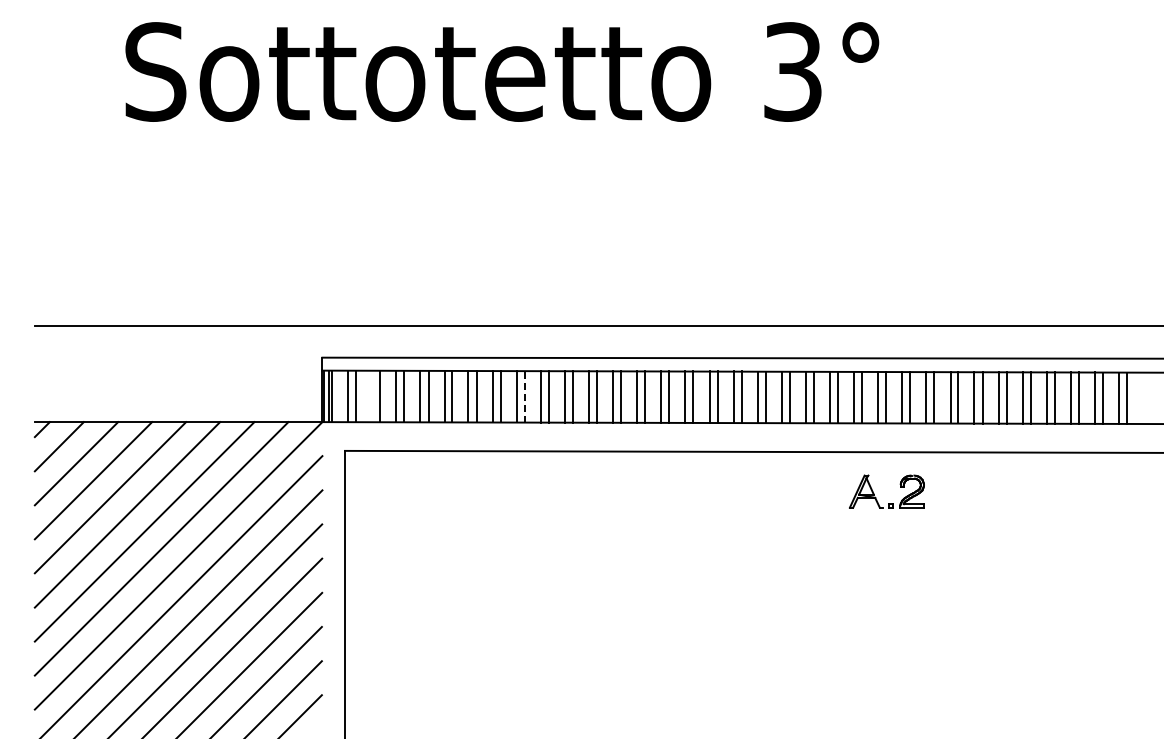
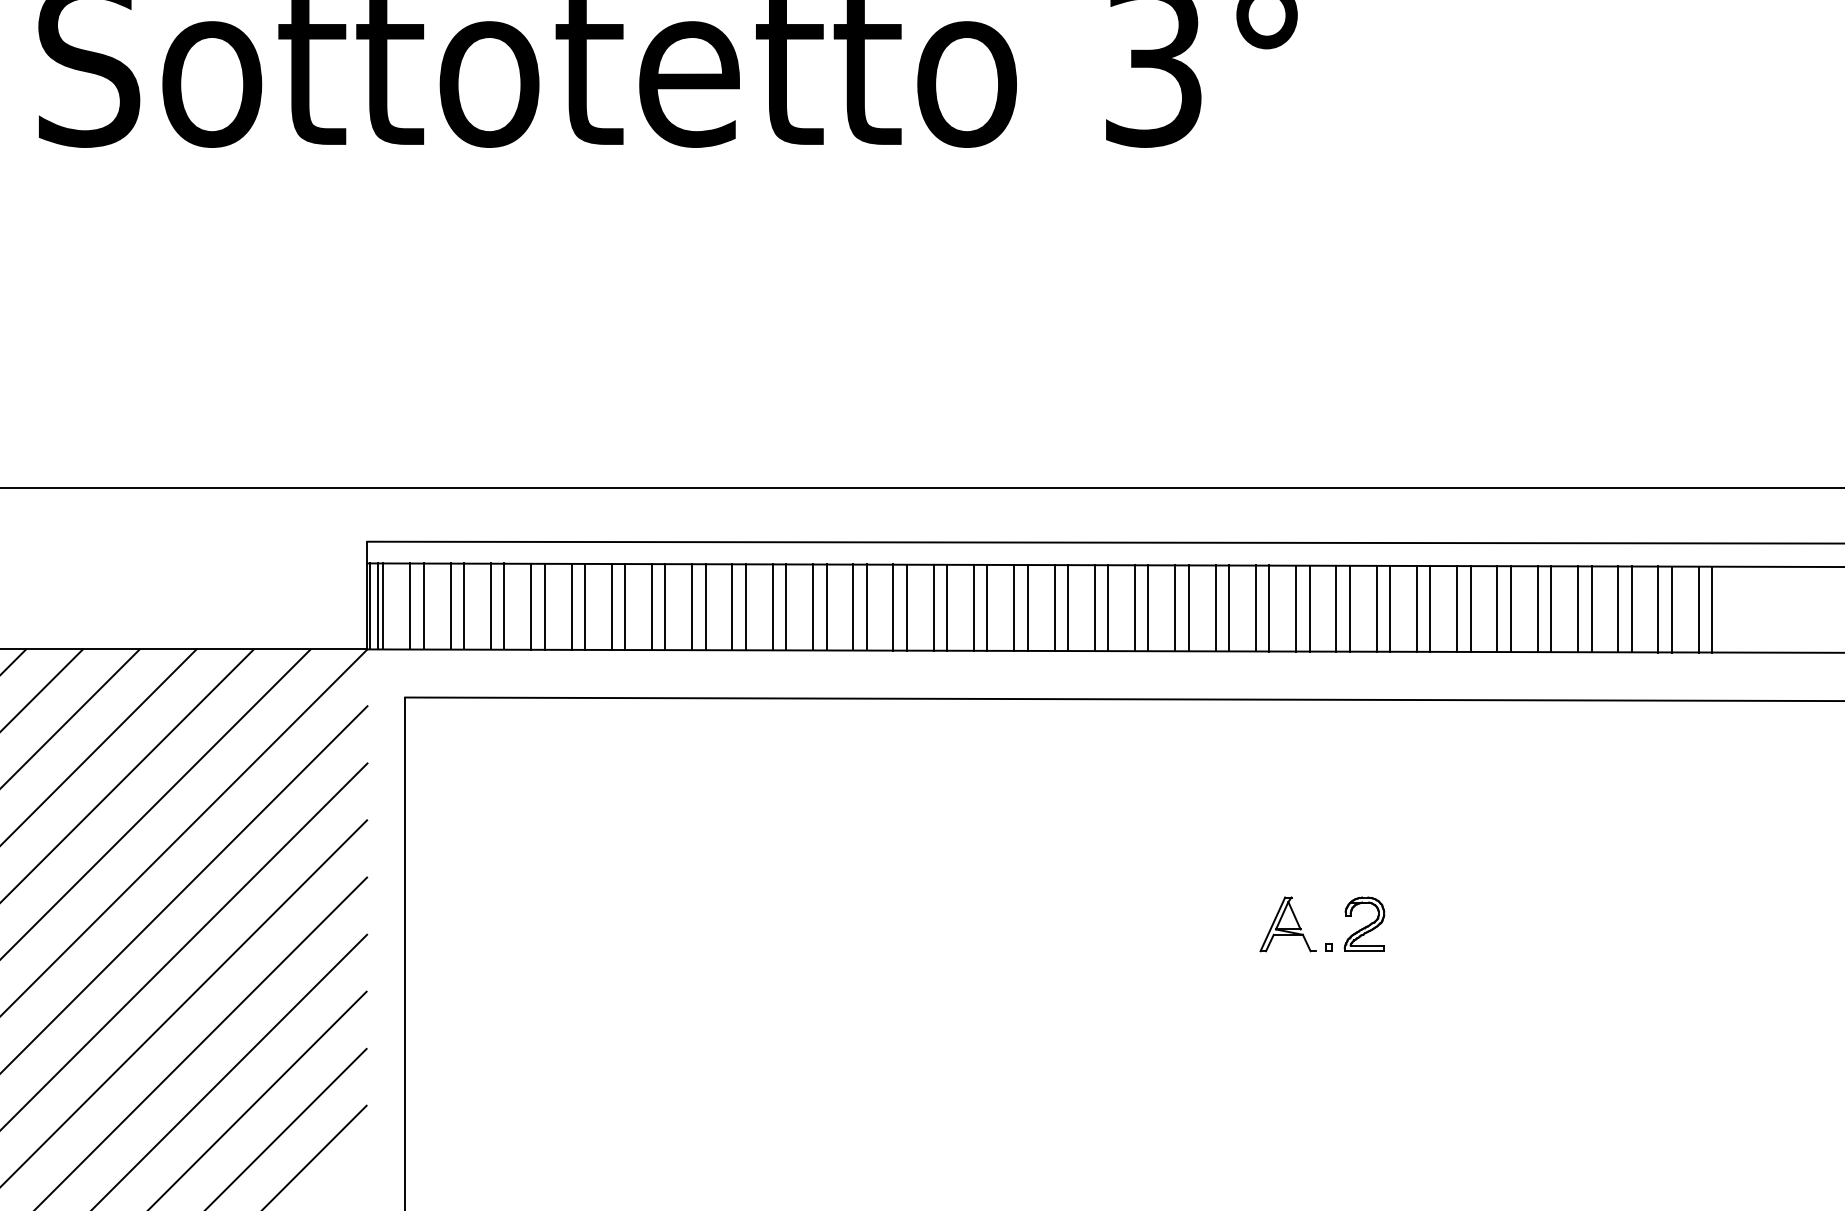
line: (372, 396) -> (451, 606), added
line: (524, 396) -> (705, 606), dashed -> solid
part: (876, 497) -> (1305, 934), moved

